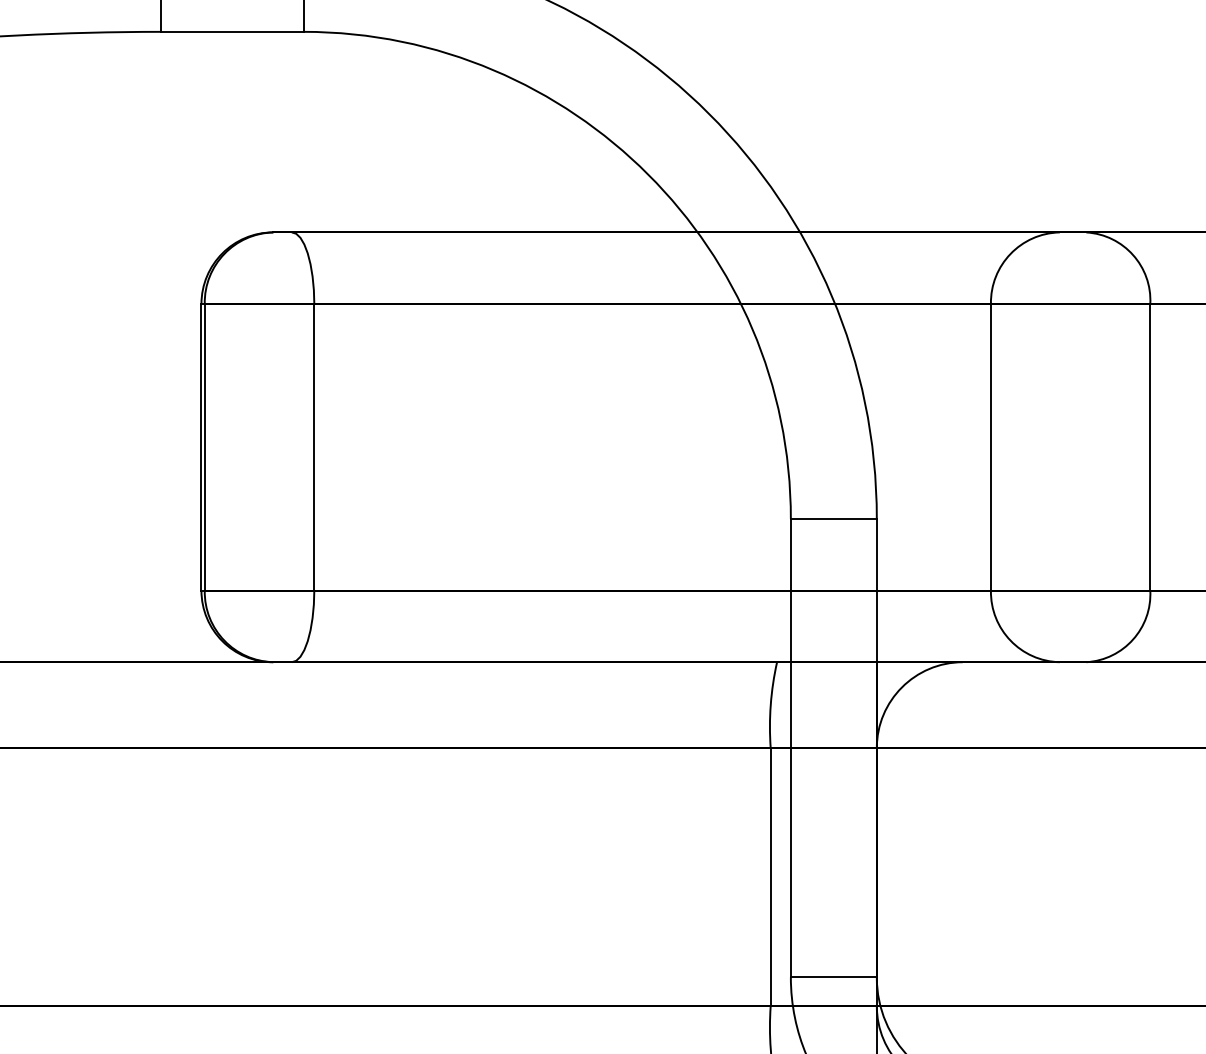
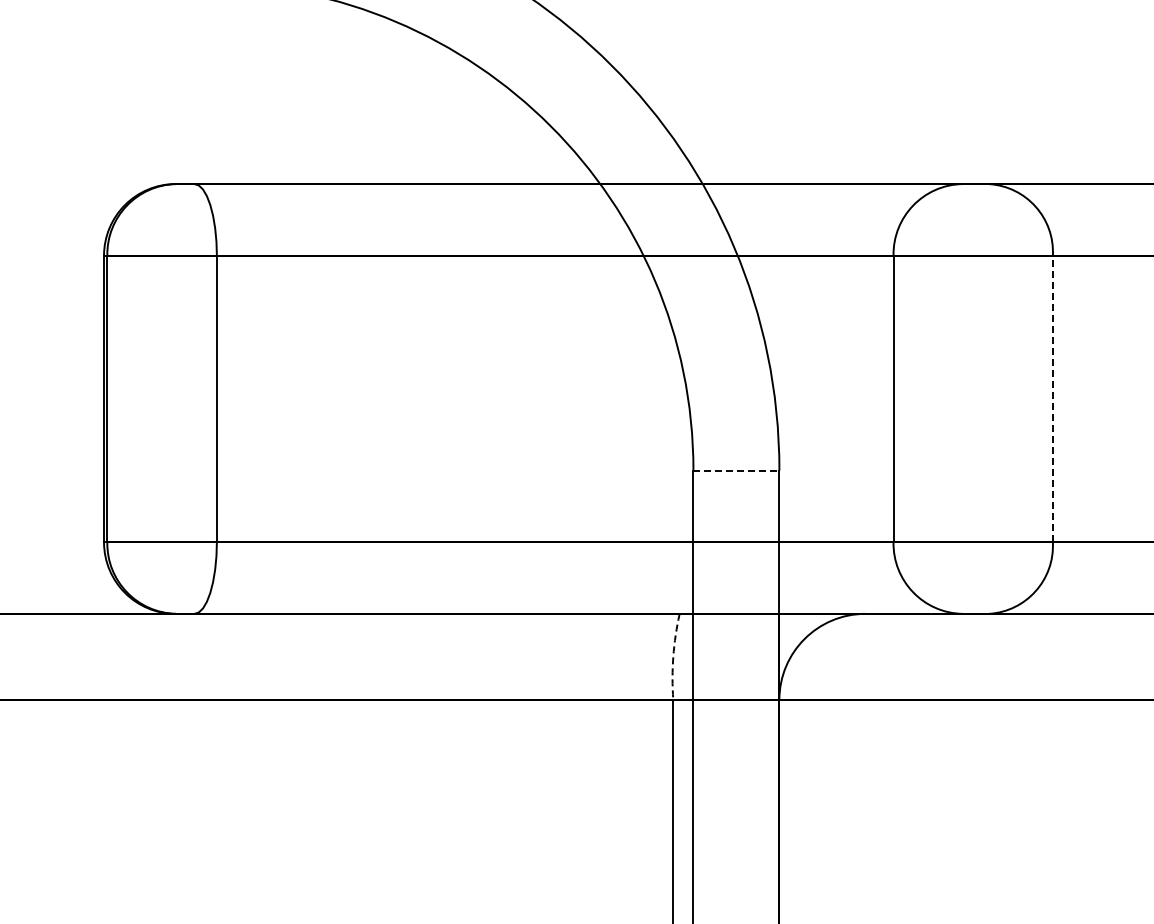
line: (1150, 446) -> (1053, 398), solid -> dashed
line: (833, 518) -> (736, 470), solid -> dashed
arc: (770, 704) -> (673, 656), solid -> dashed

